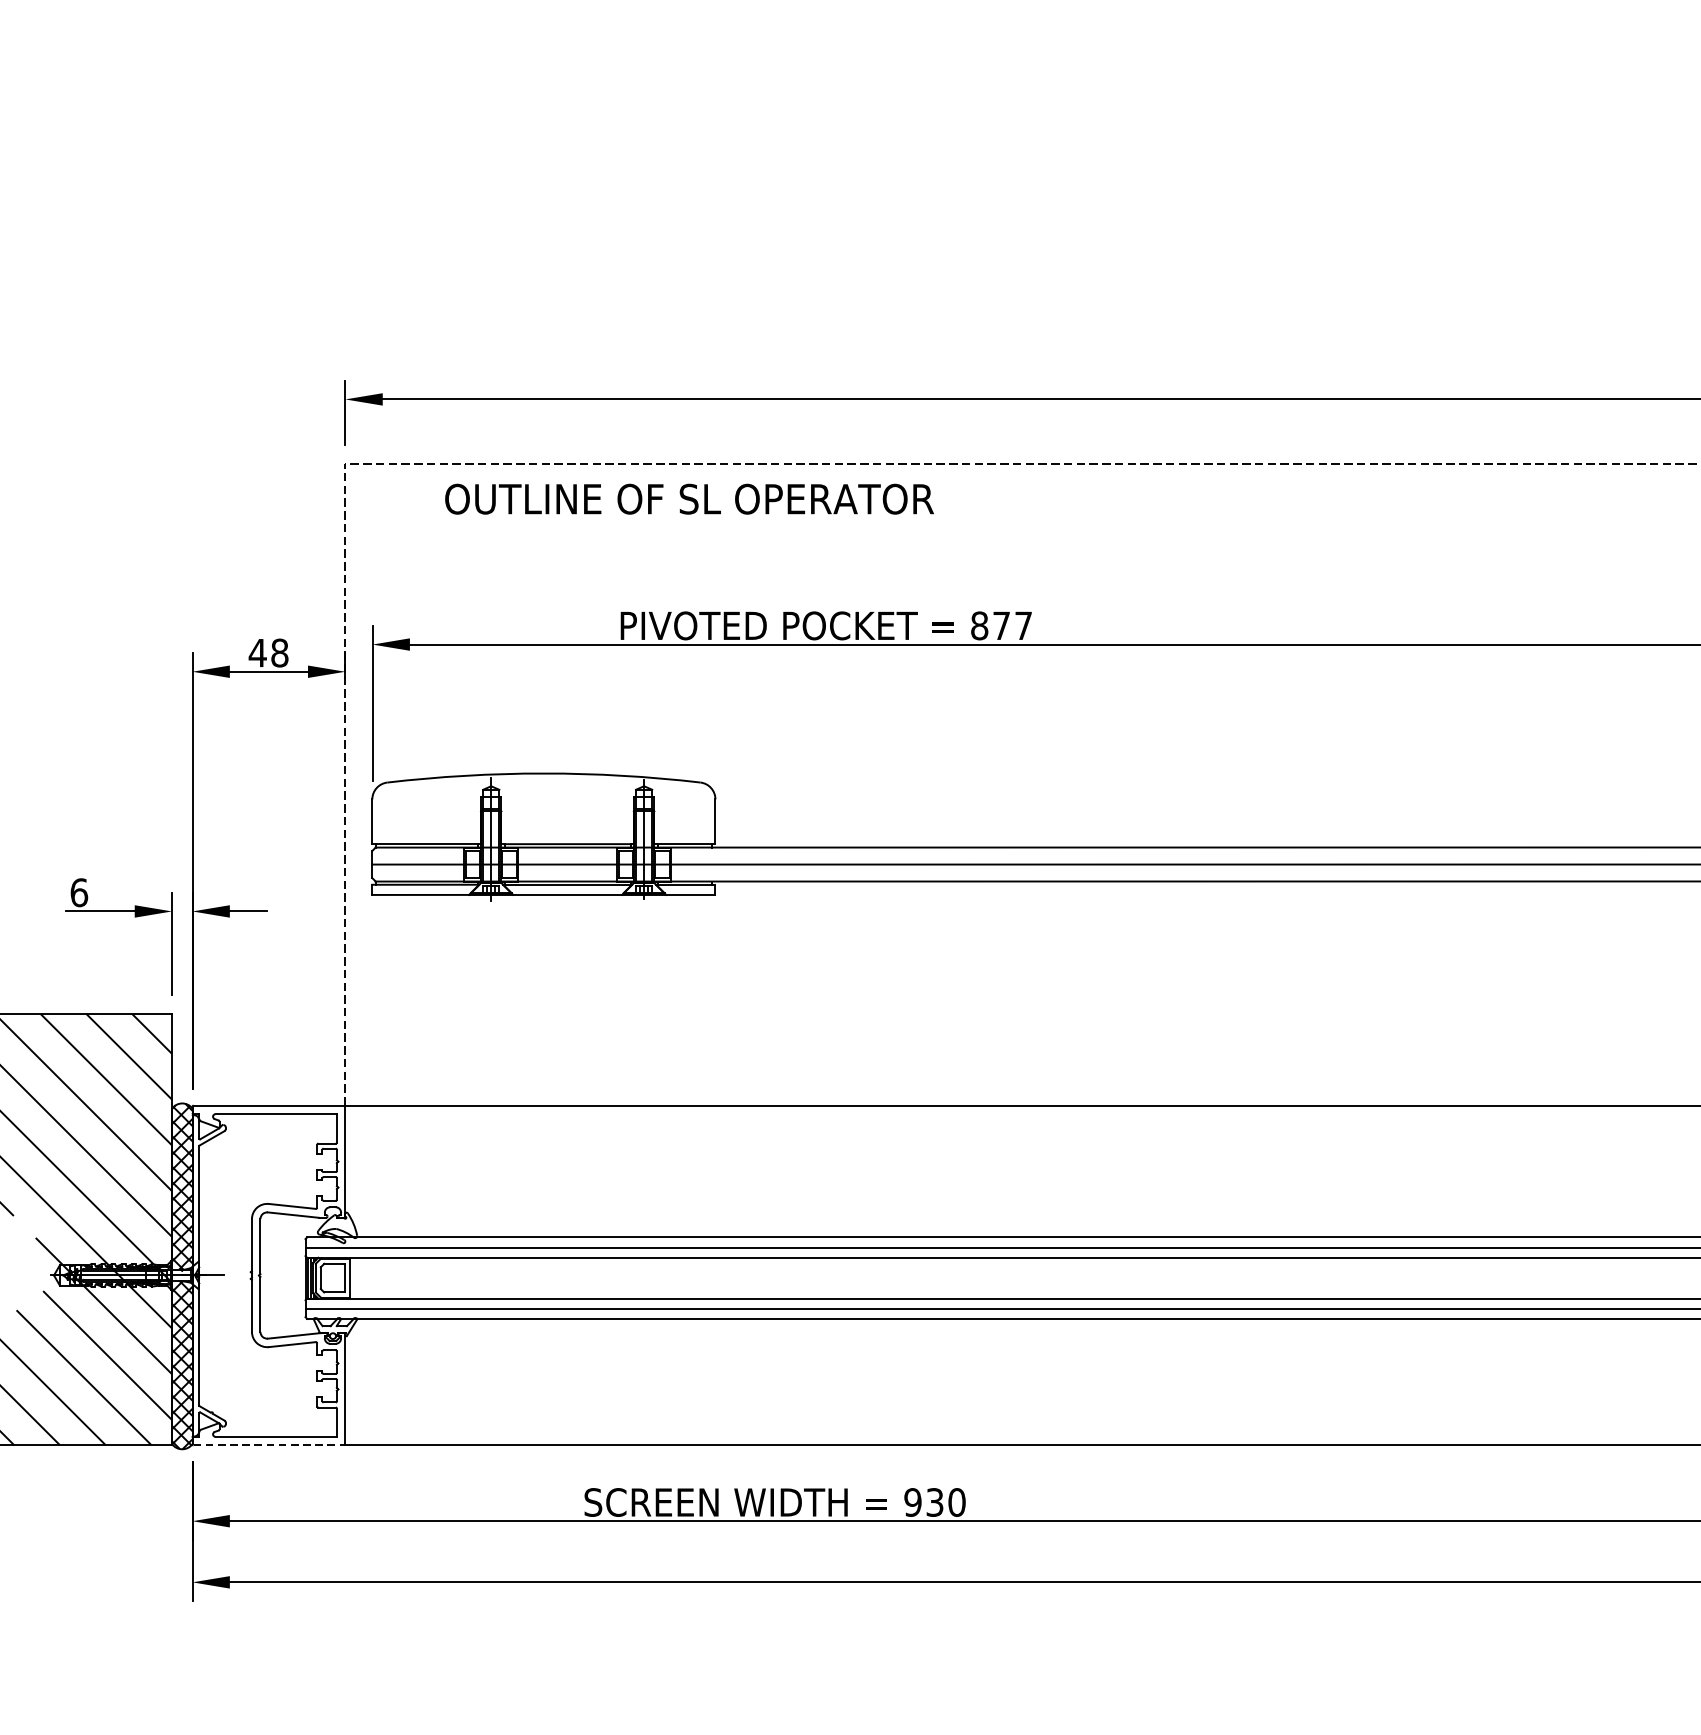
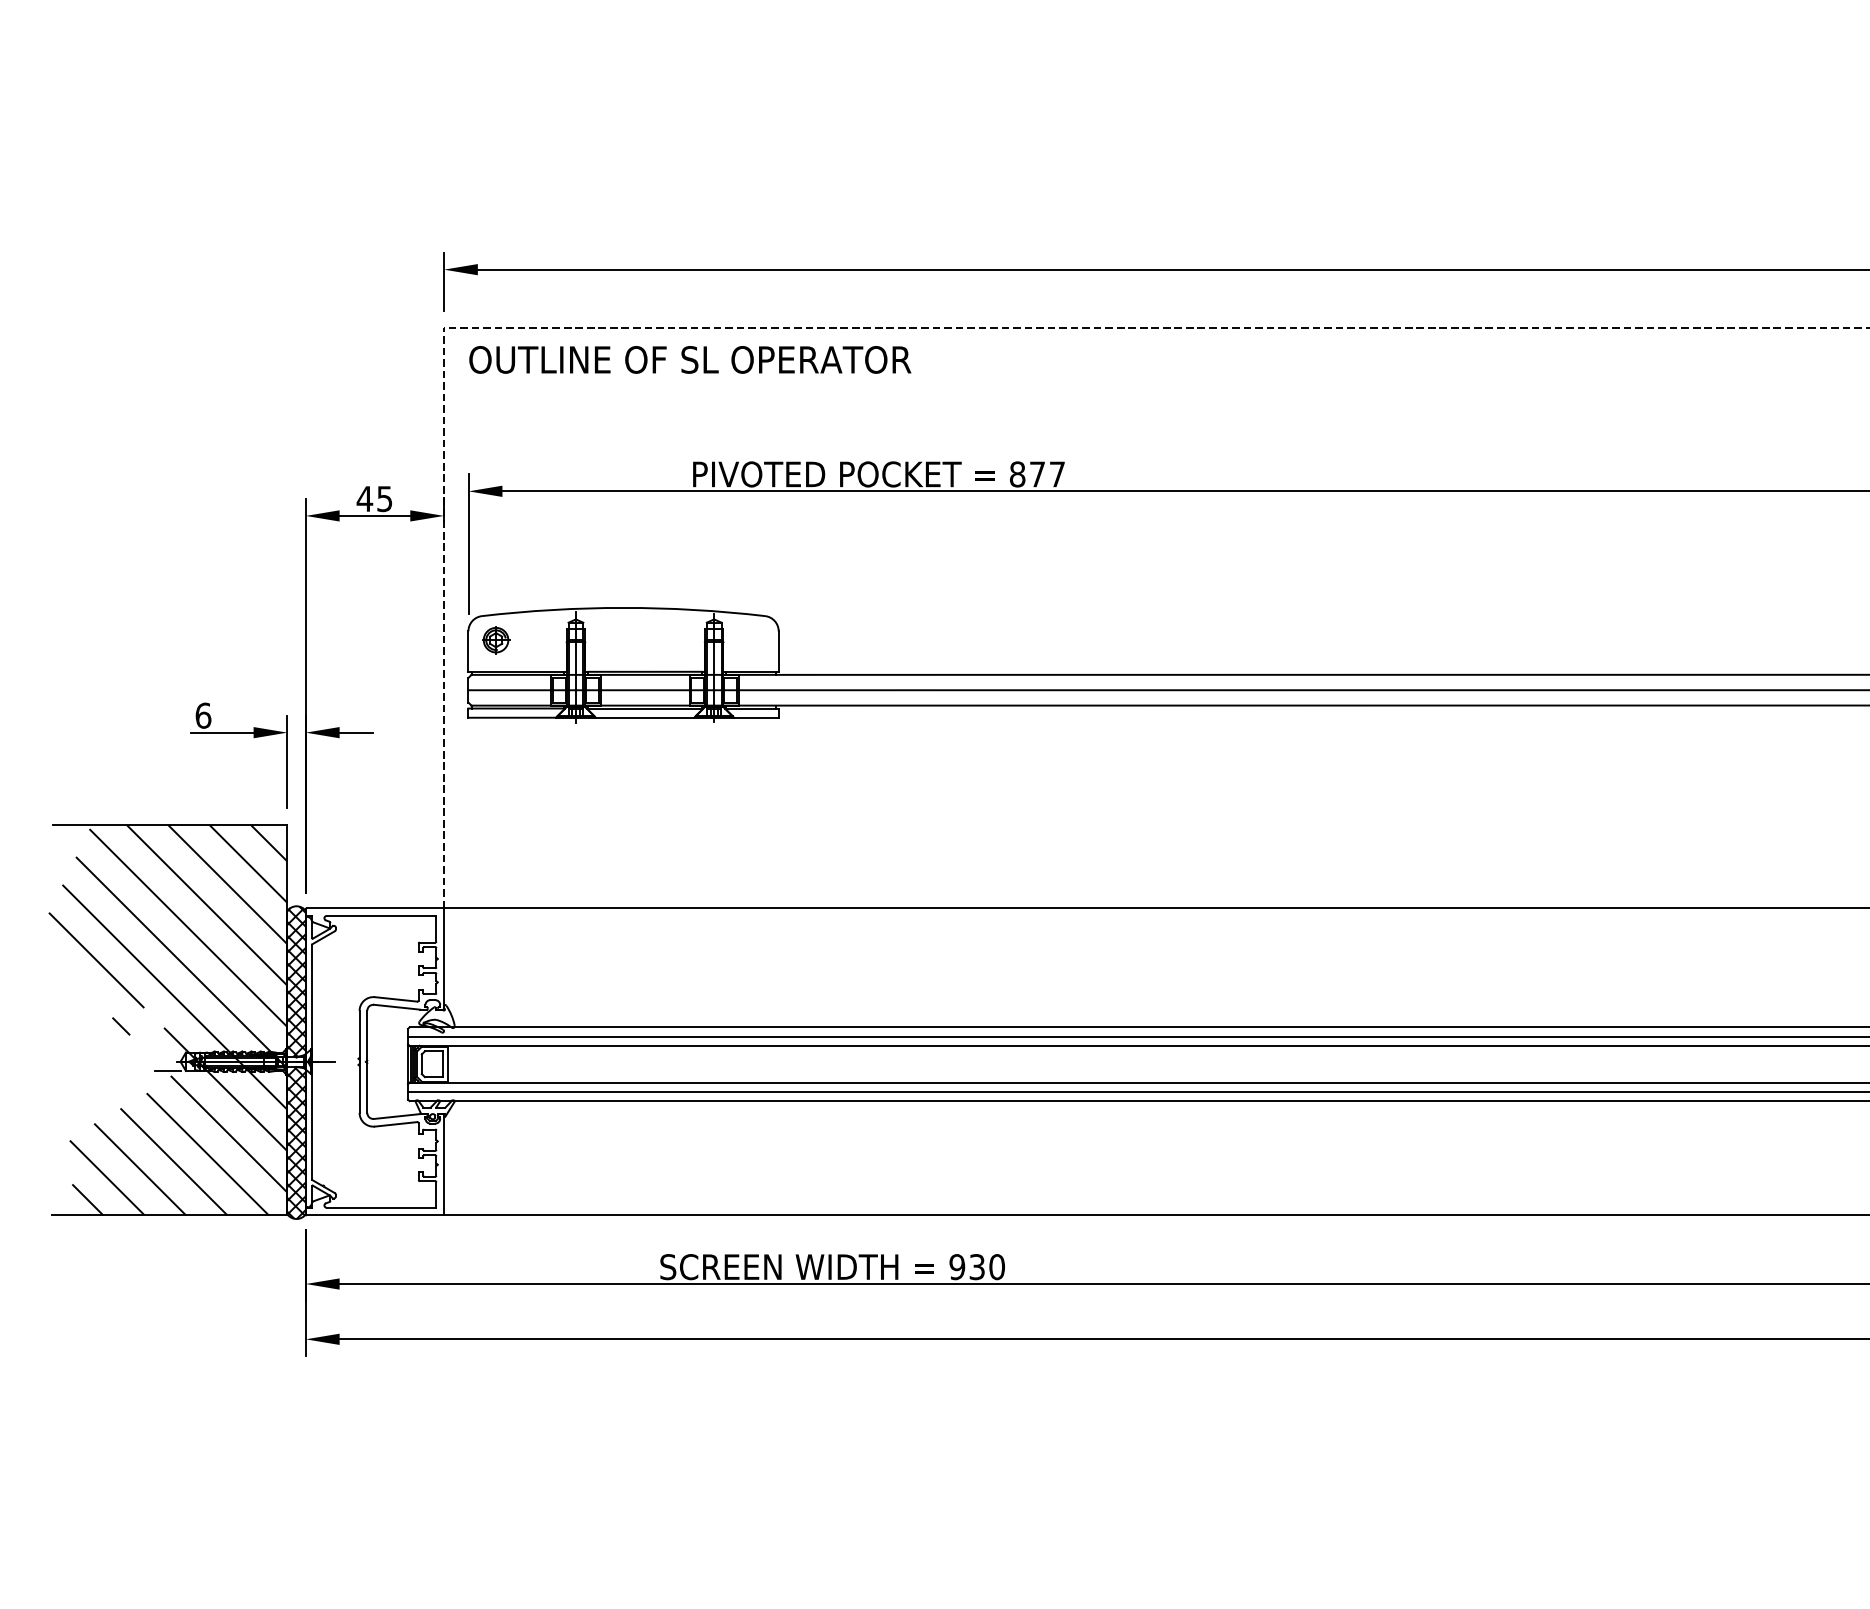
text: (689, 498) -> (690, 359), moved
text: (279, 653) -> (384, 499), 48 -> 45
part: (403, 809) -> (496, 640), added
line: (39, 1286) -> (167, 1071), added
line: (269, 1445) -> (375, 1215), dashed -> solid

